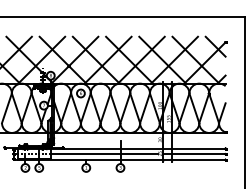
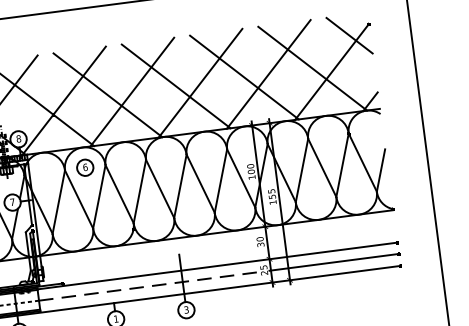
line: (104, 154) -> (149, 286), solid -> dashed

